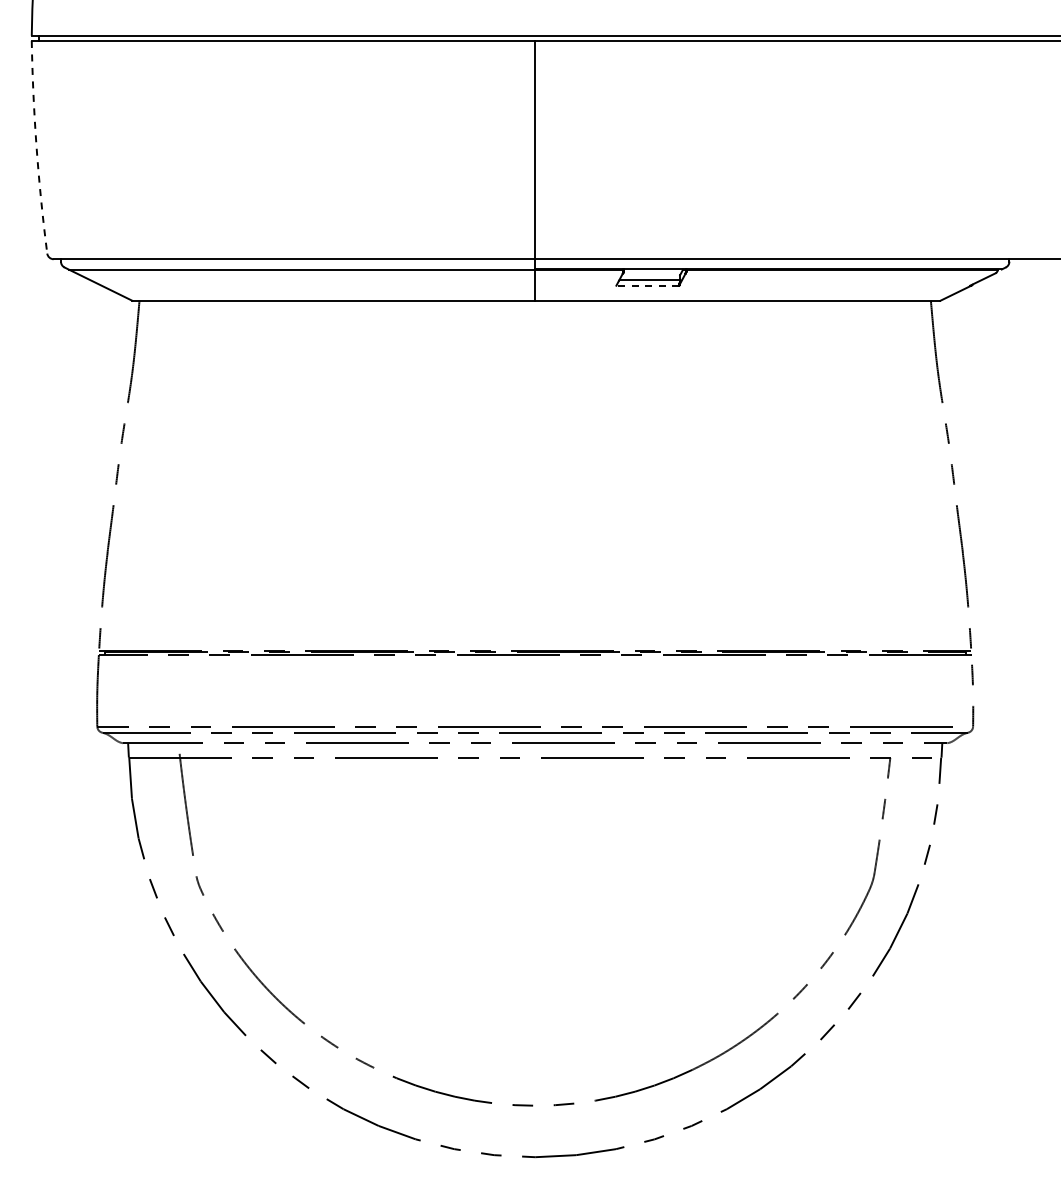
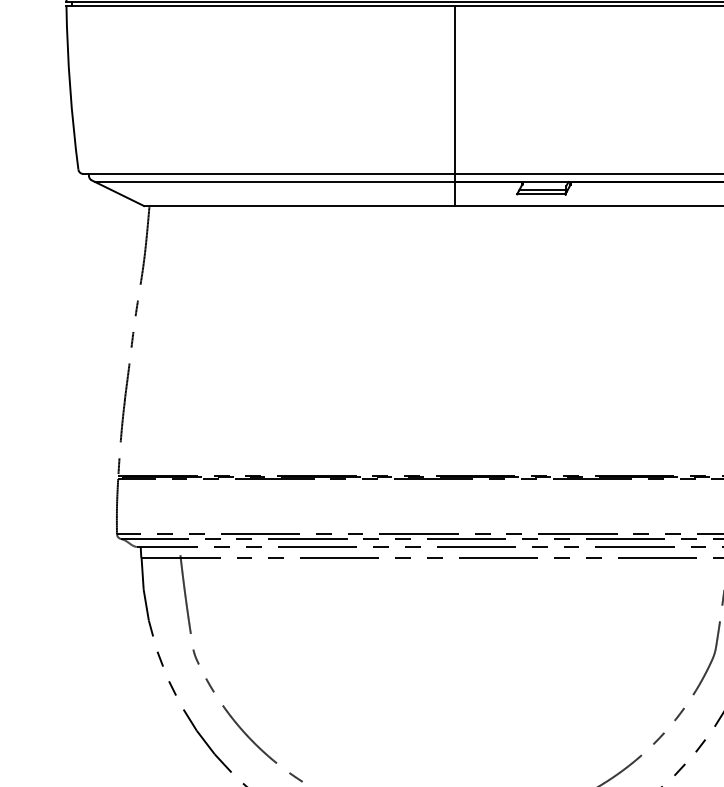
arc: (36, 147) -> (70, 87), dashed -> solid
line: (647, 285) -> (541, 194), dashed -> solid

